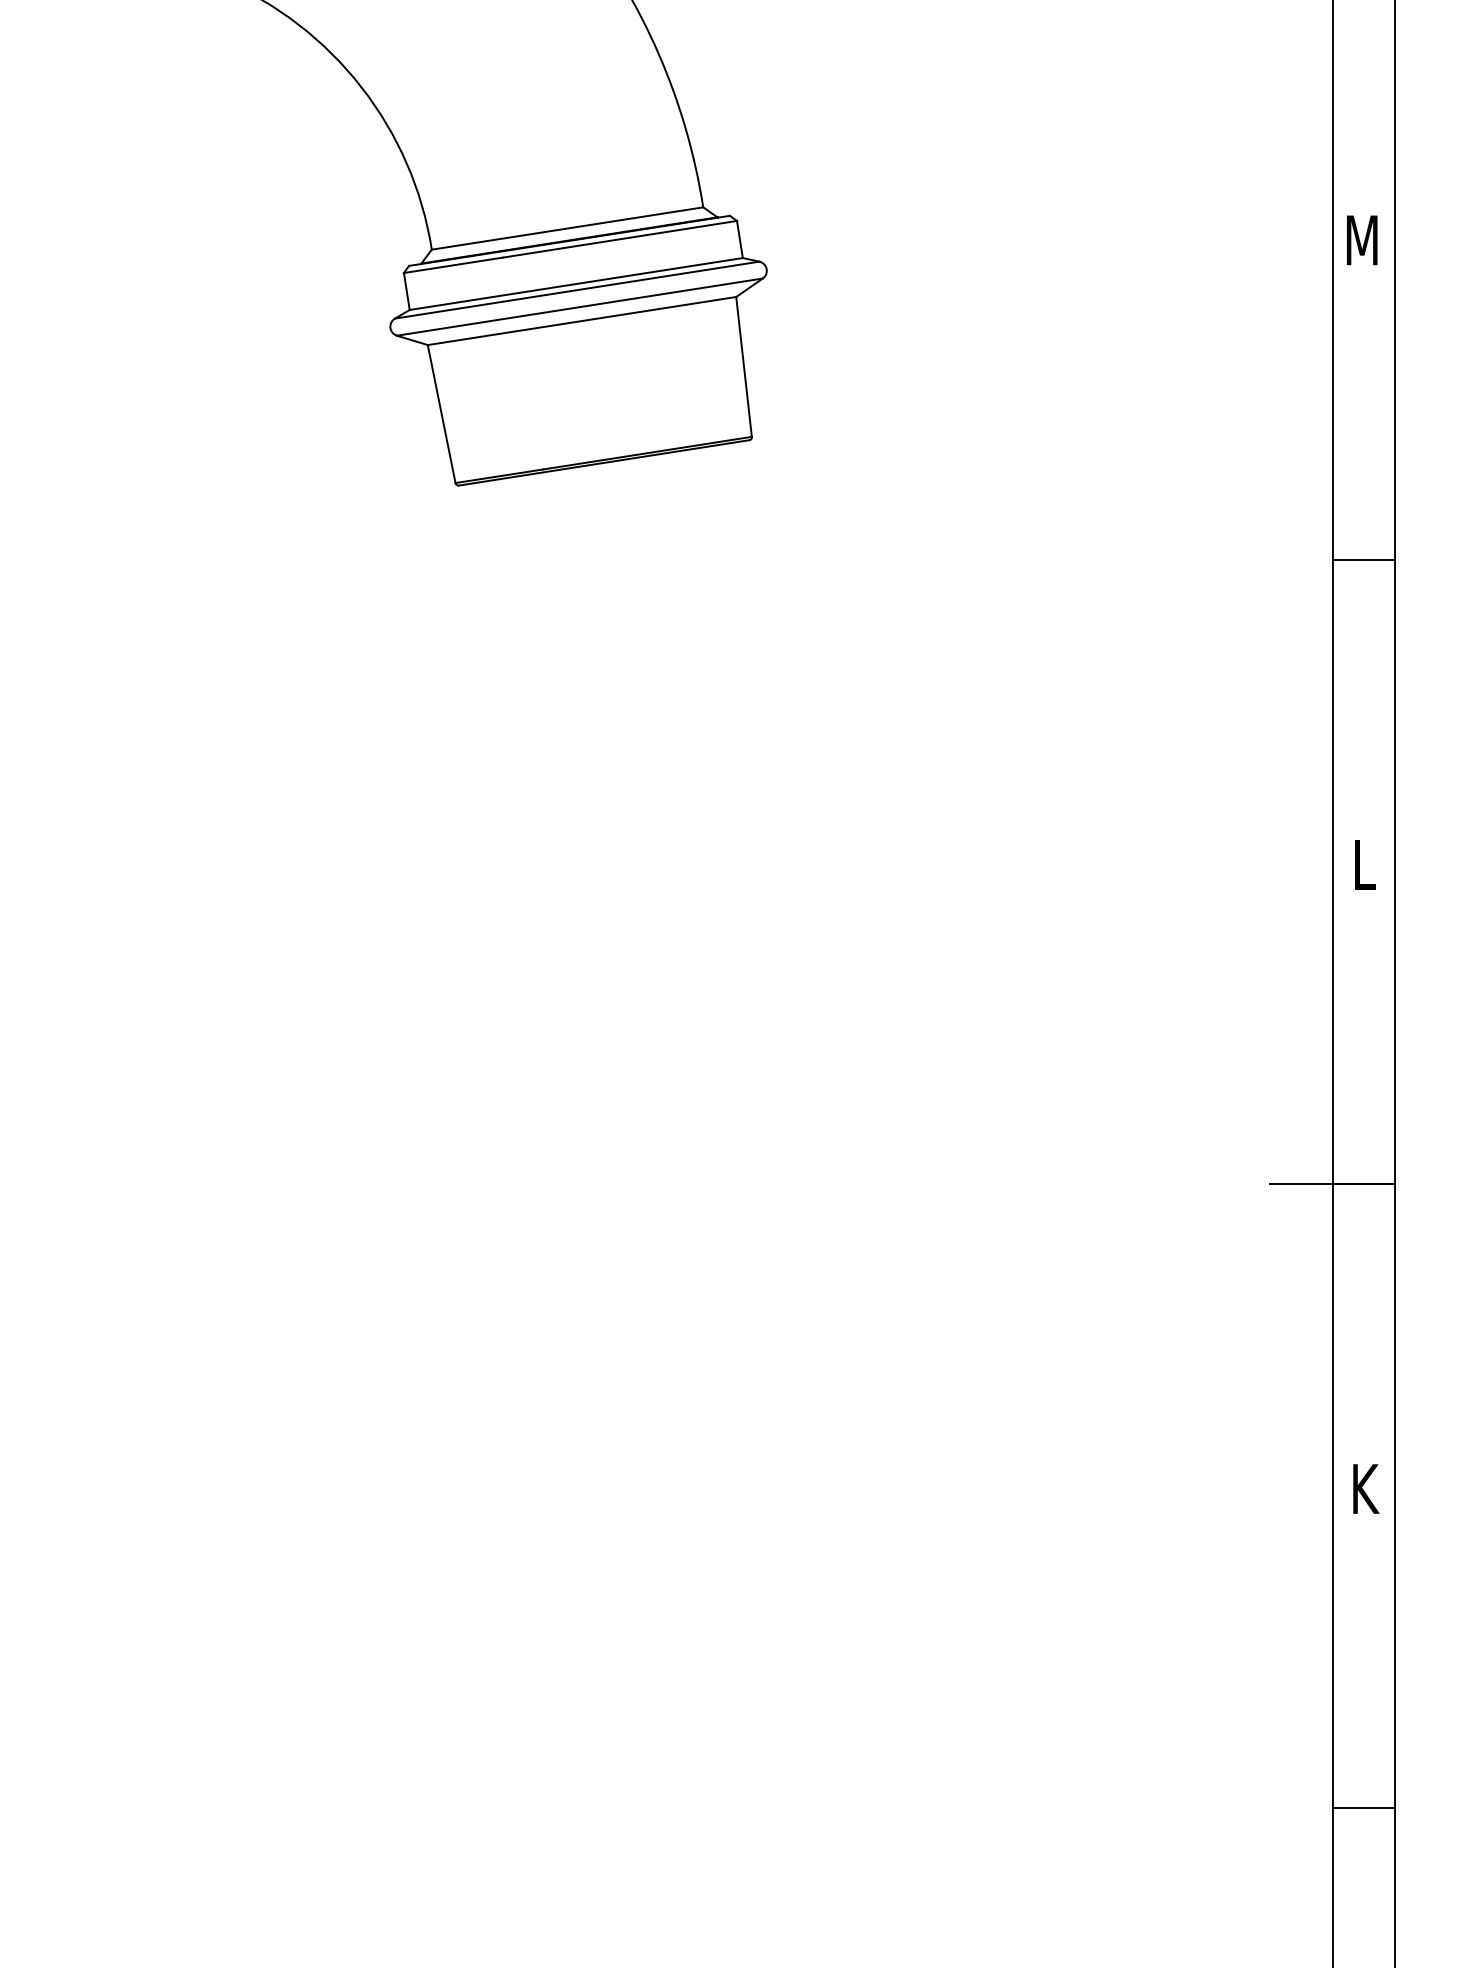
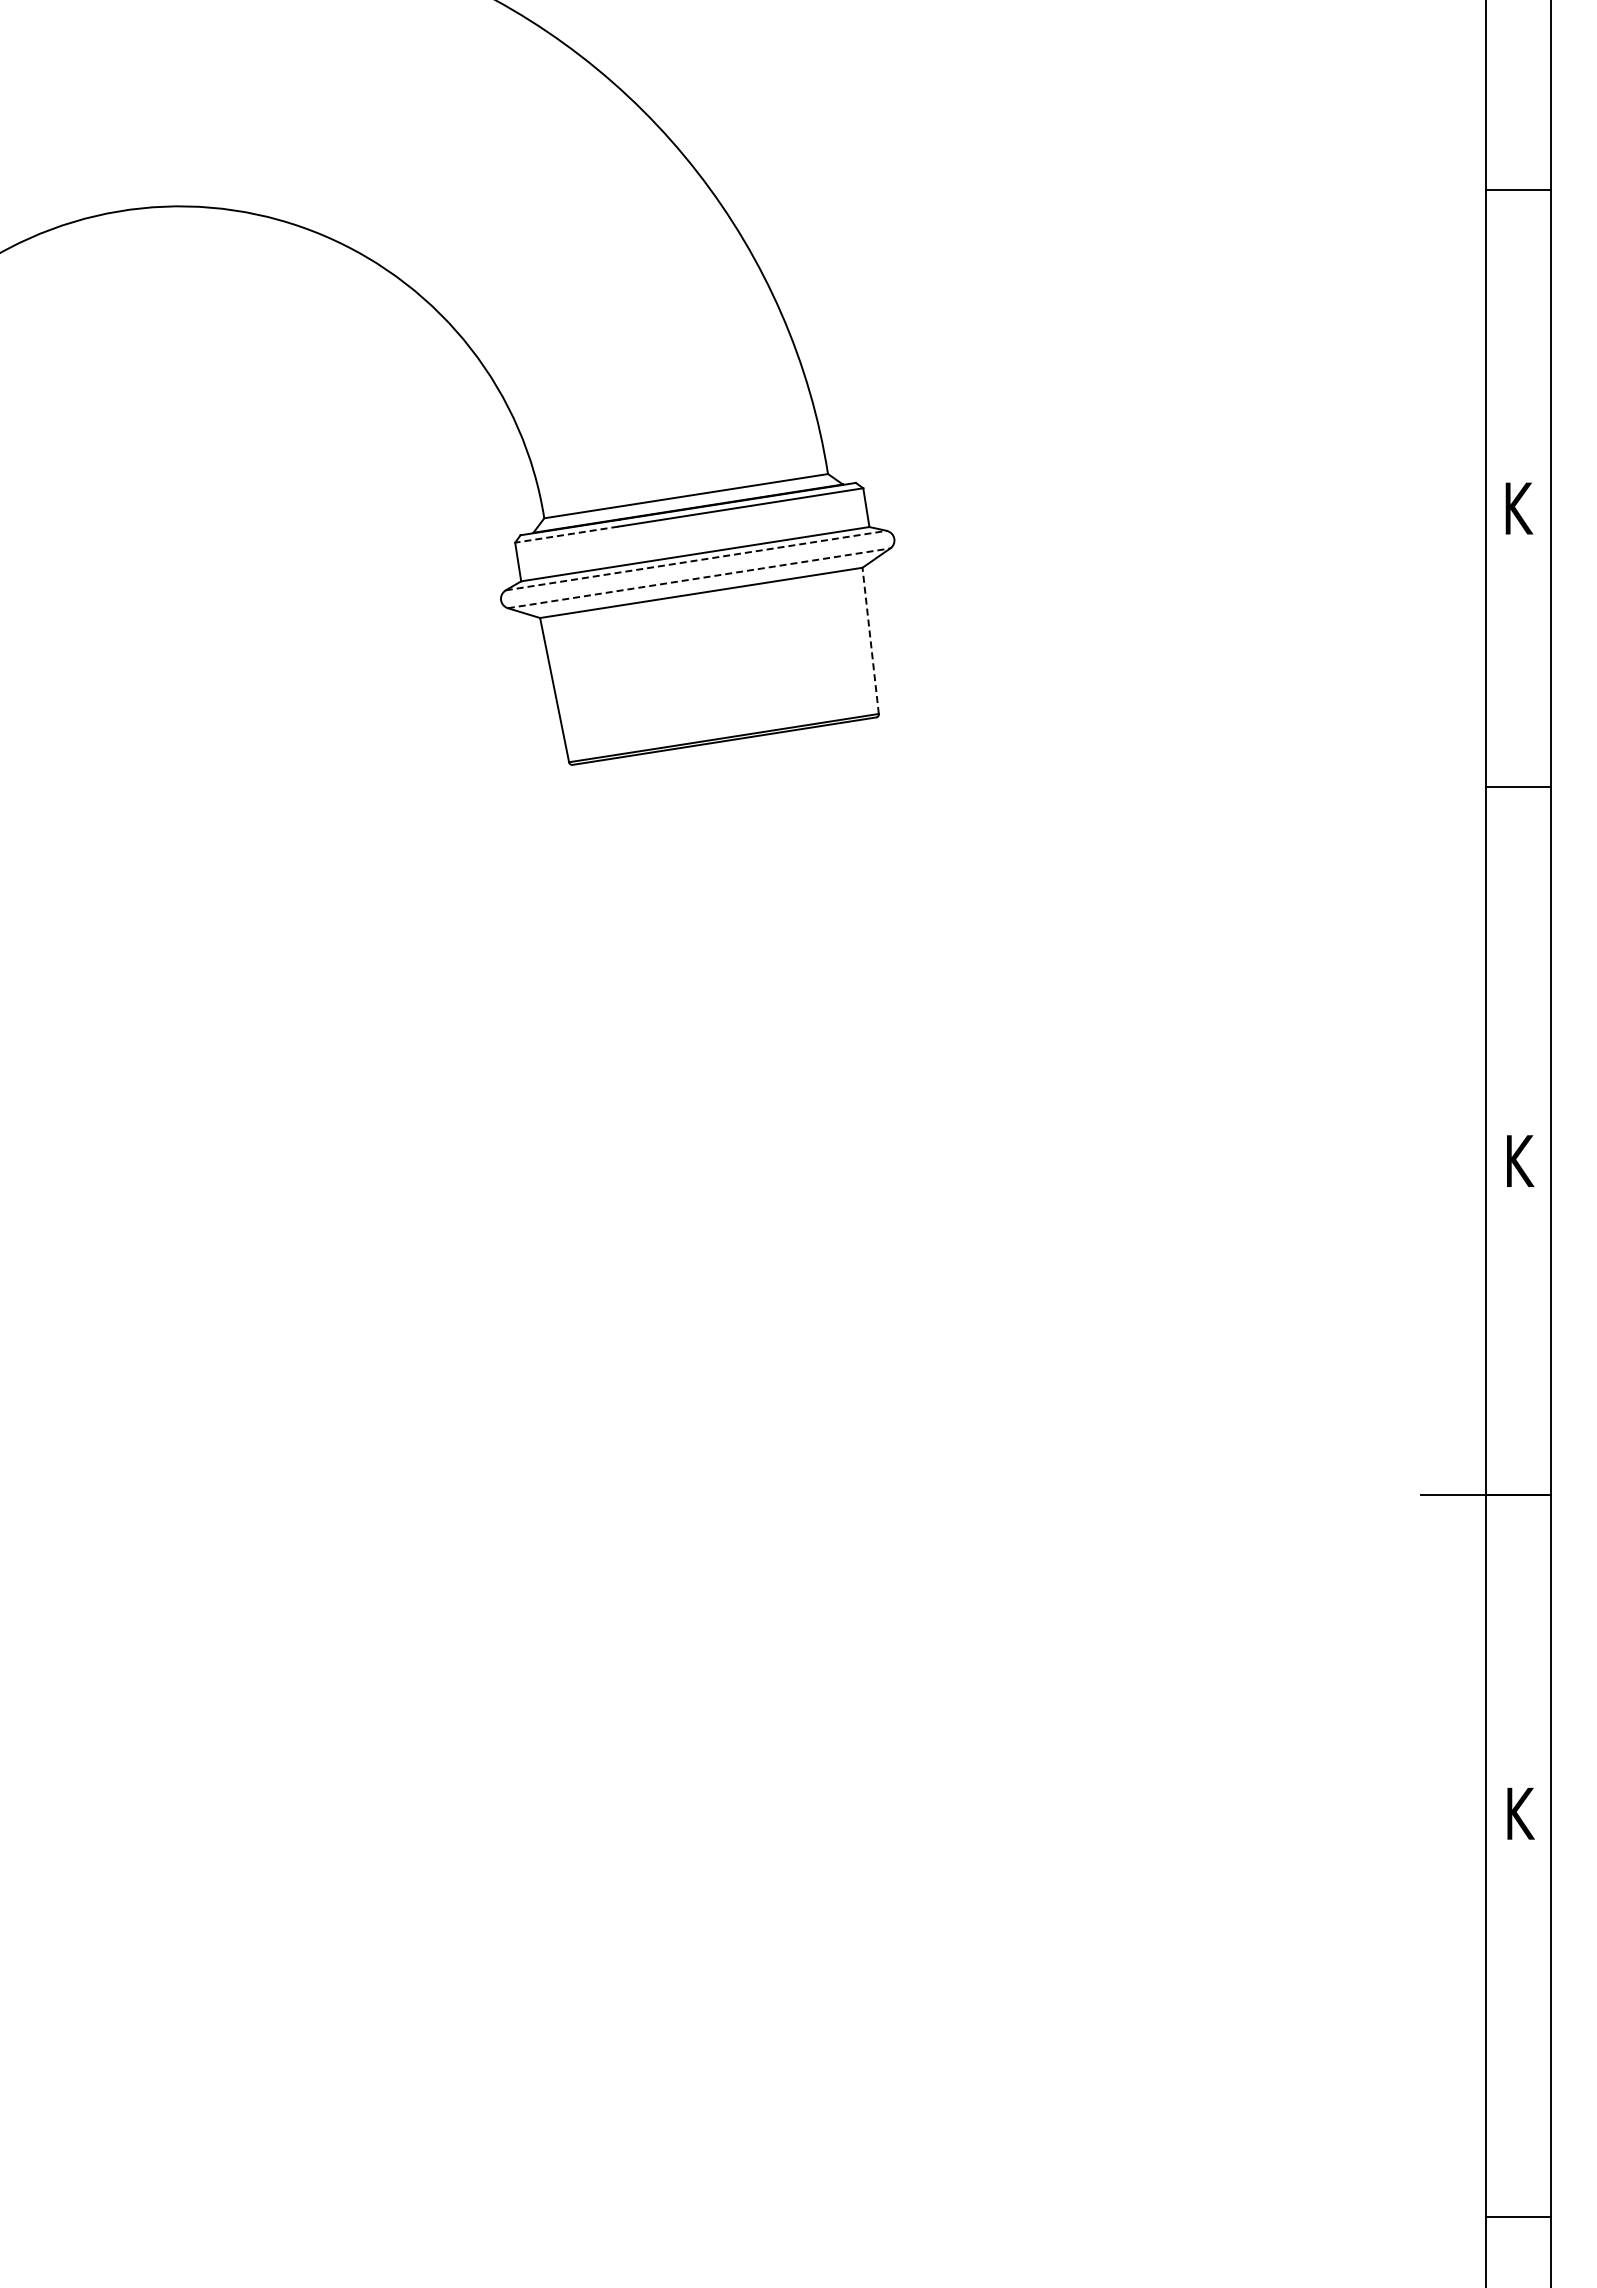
text: (1361, 240) -> (1516, 508), M -> K
line: (453, 265) -> (566, 534), solid -> dashed
line: (577, 290) -> (696, 560), solid -> dashed
line: (580, 307) -> (699, 578), solid -> dashed
line: (743, 366) -> (870, 640), solid -> dashed
line: (1363, 559) -> (1518, 787), moved
text: (1365, 864) -> (1520, 1160), L -> K
line: (1363, 1808) -> (1518, 2216), moved

